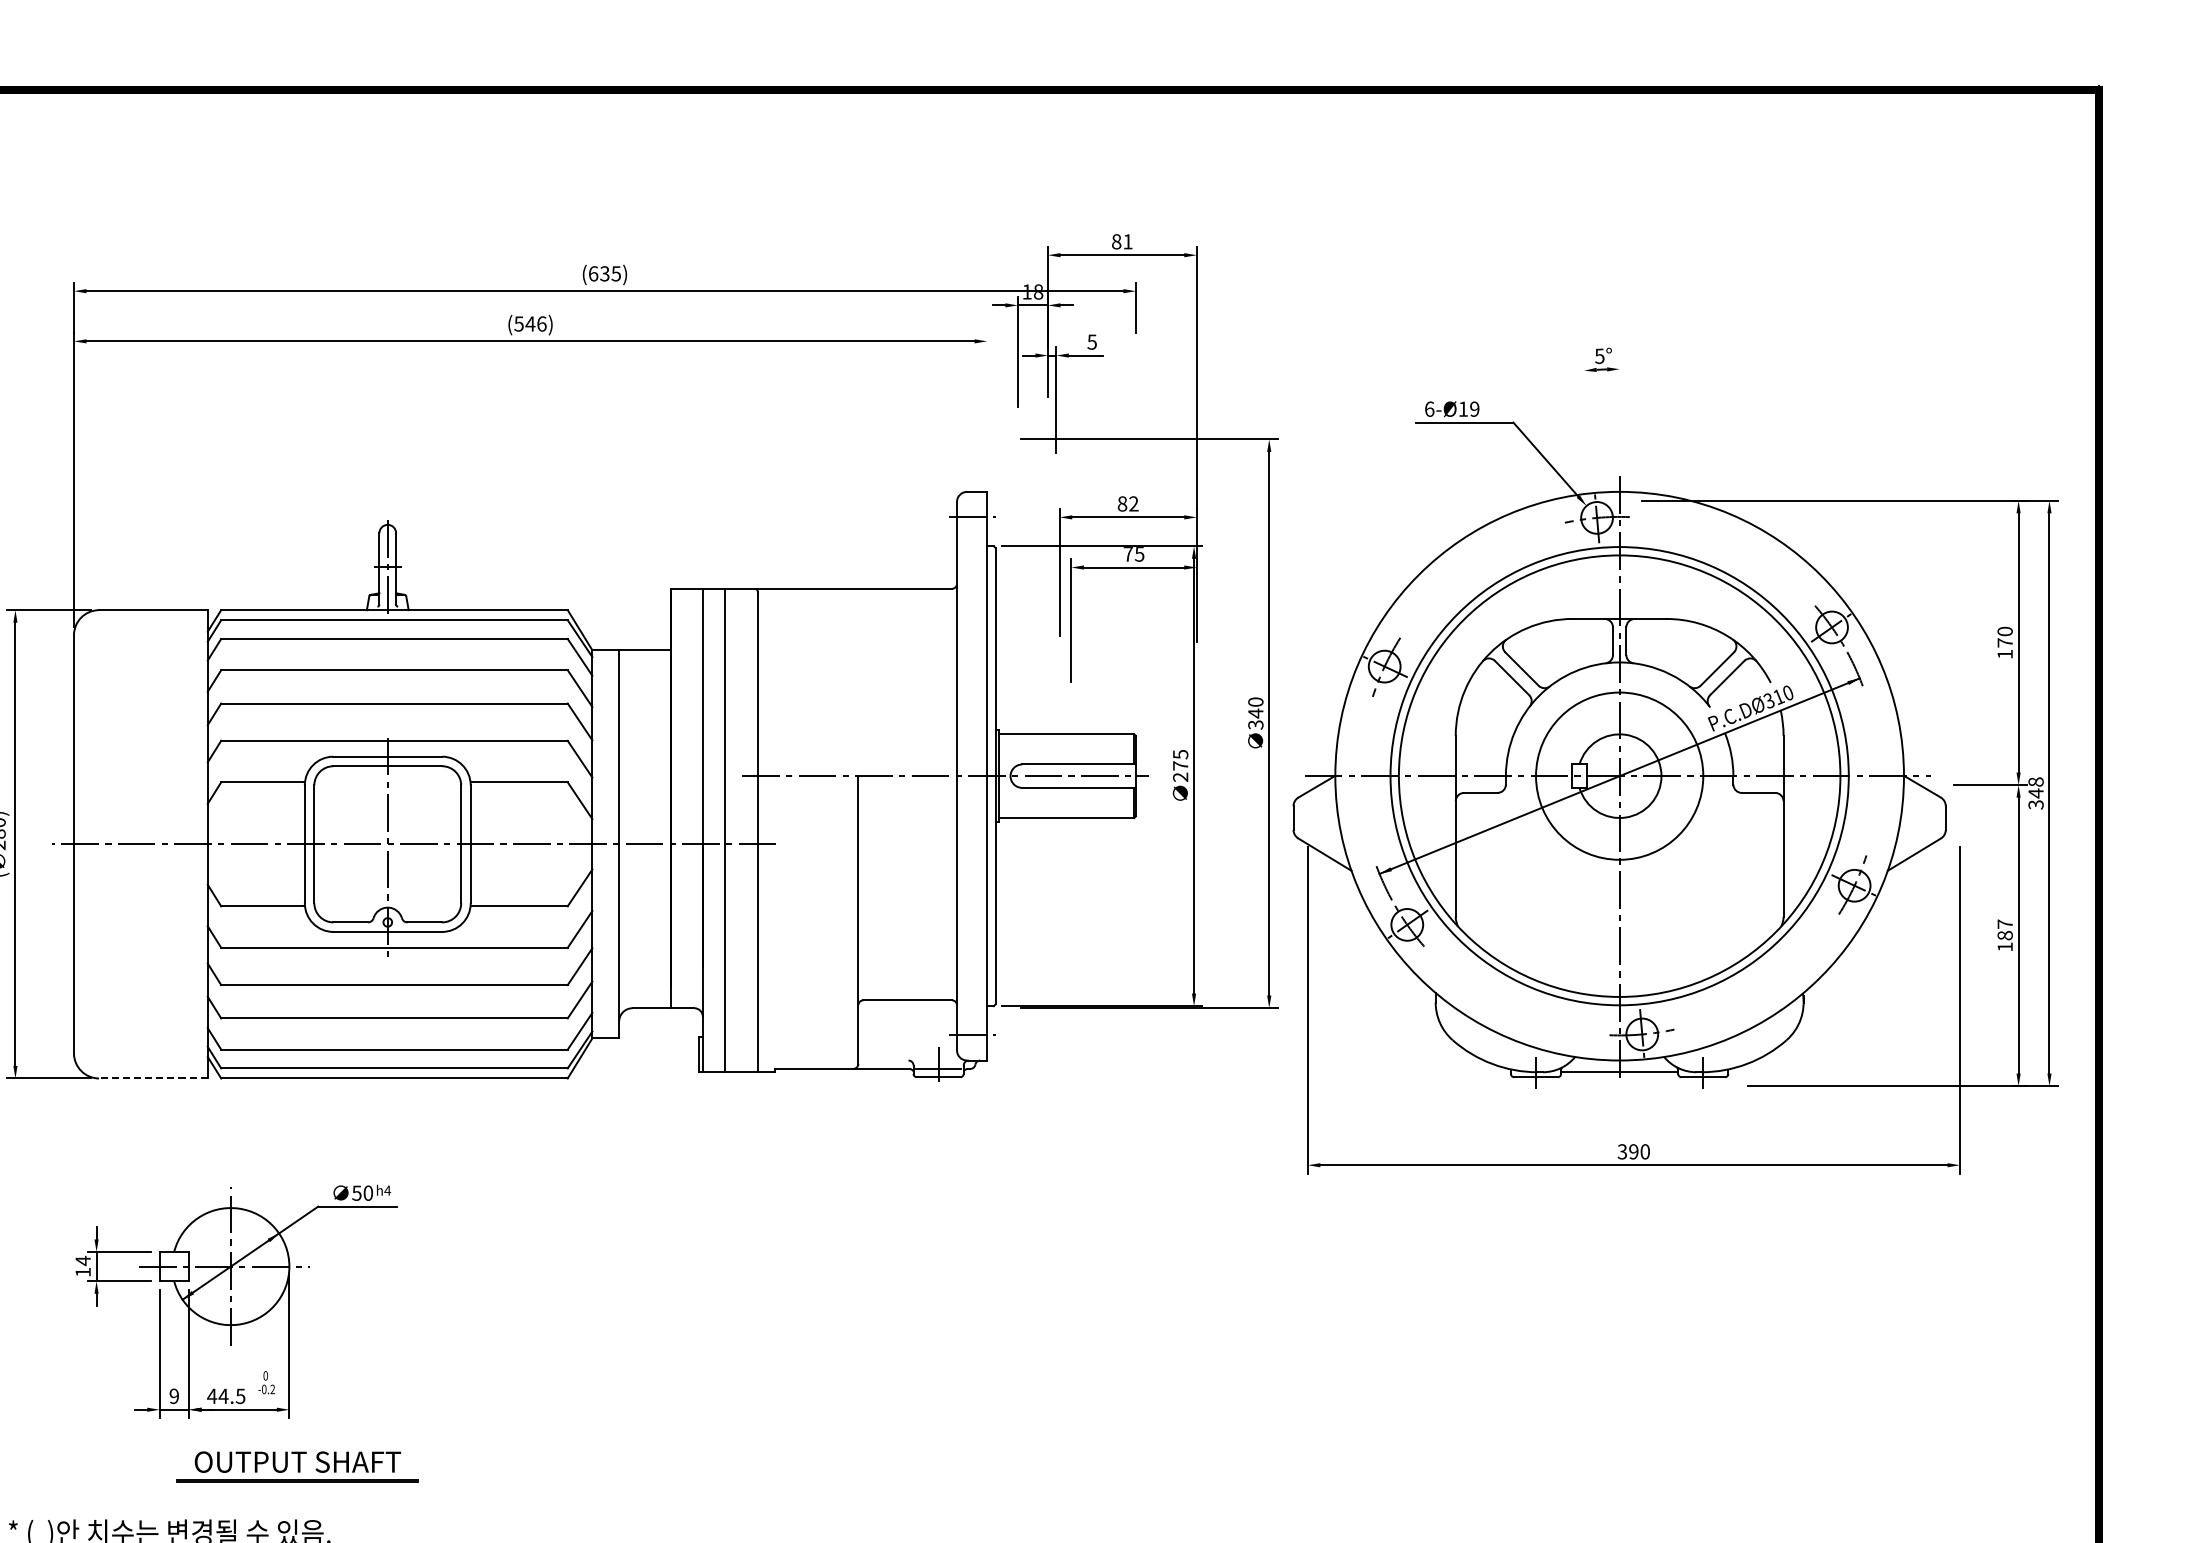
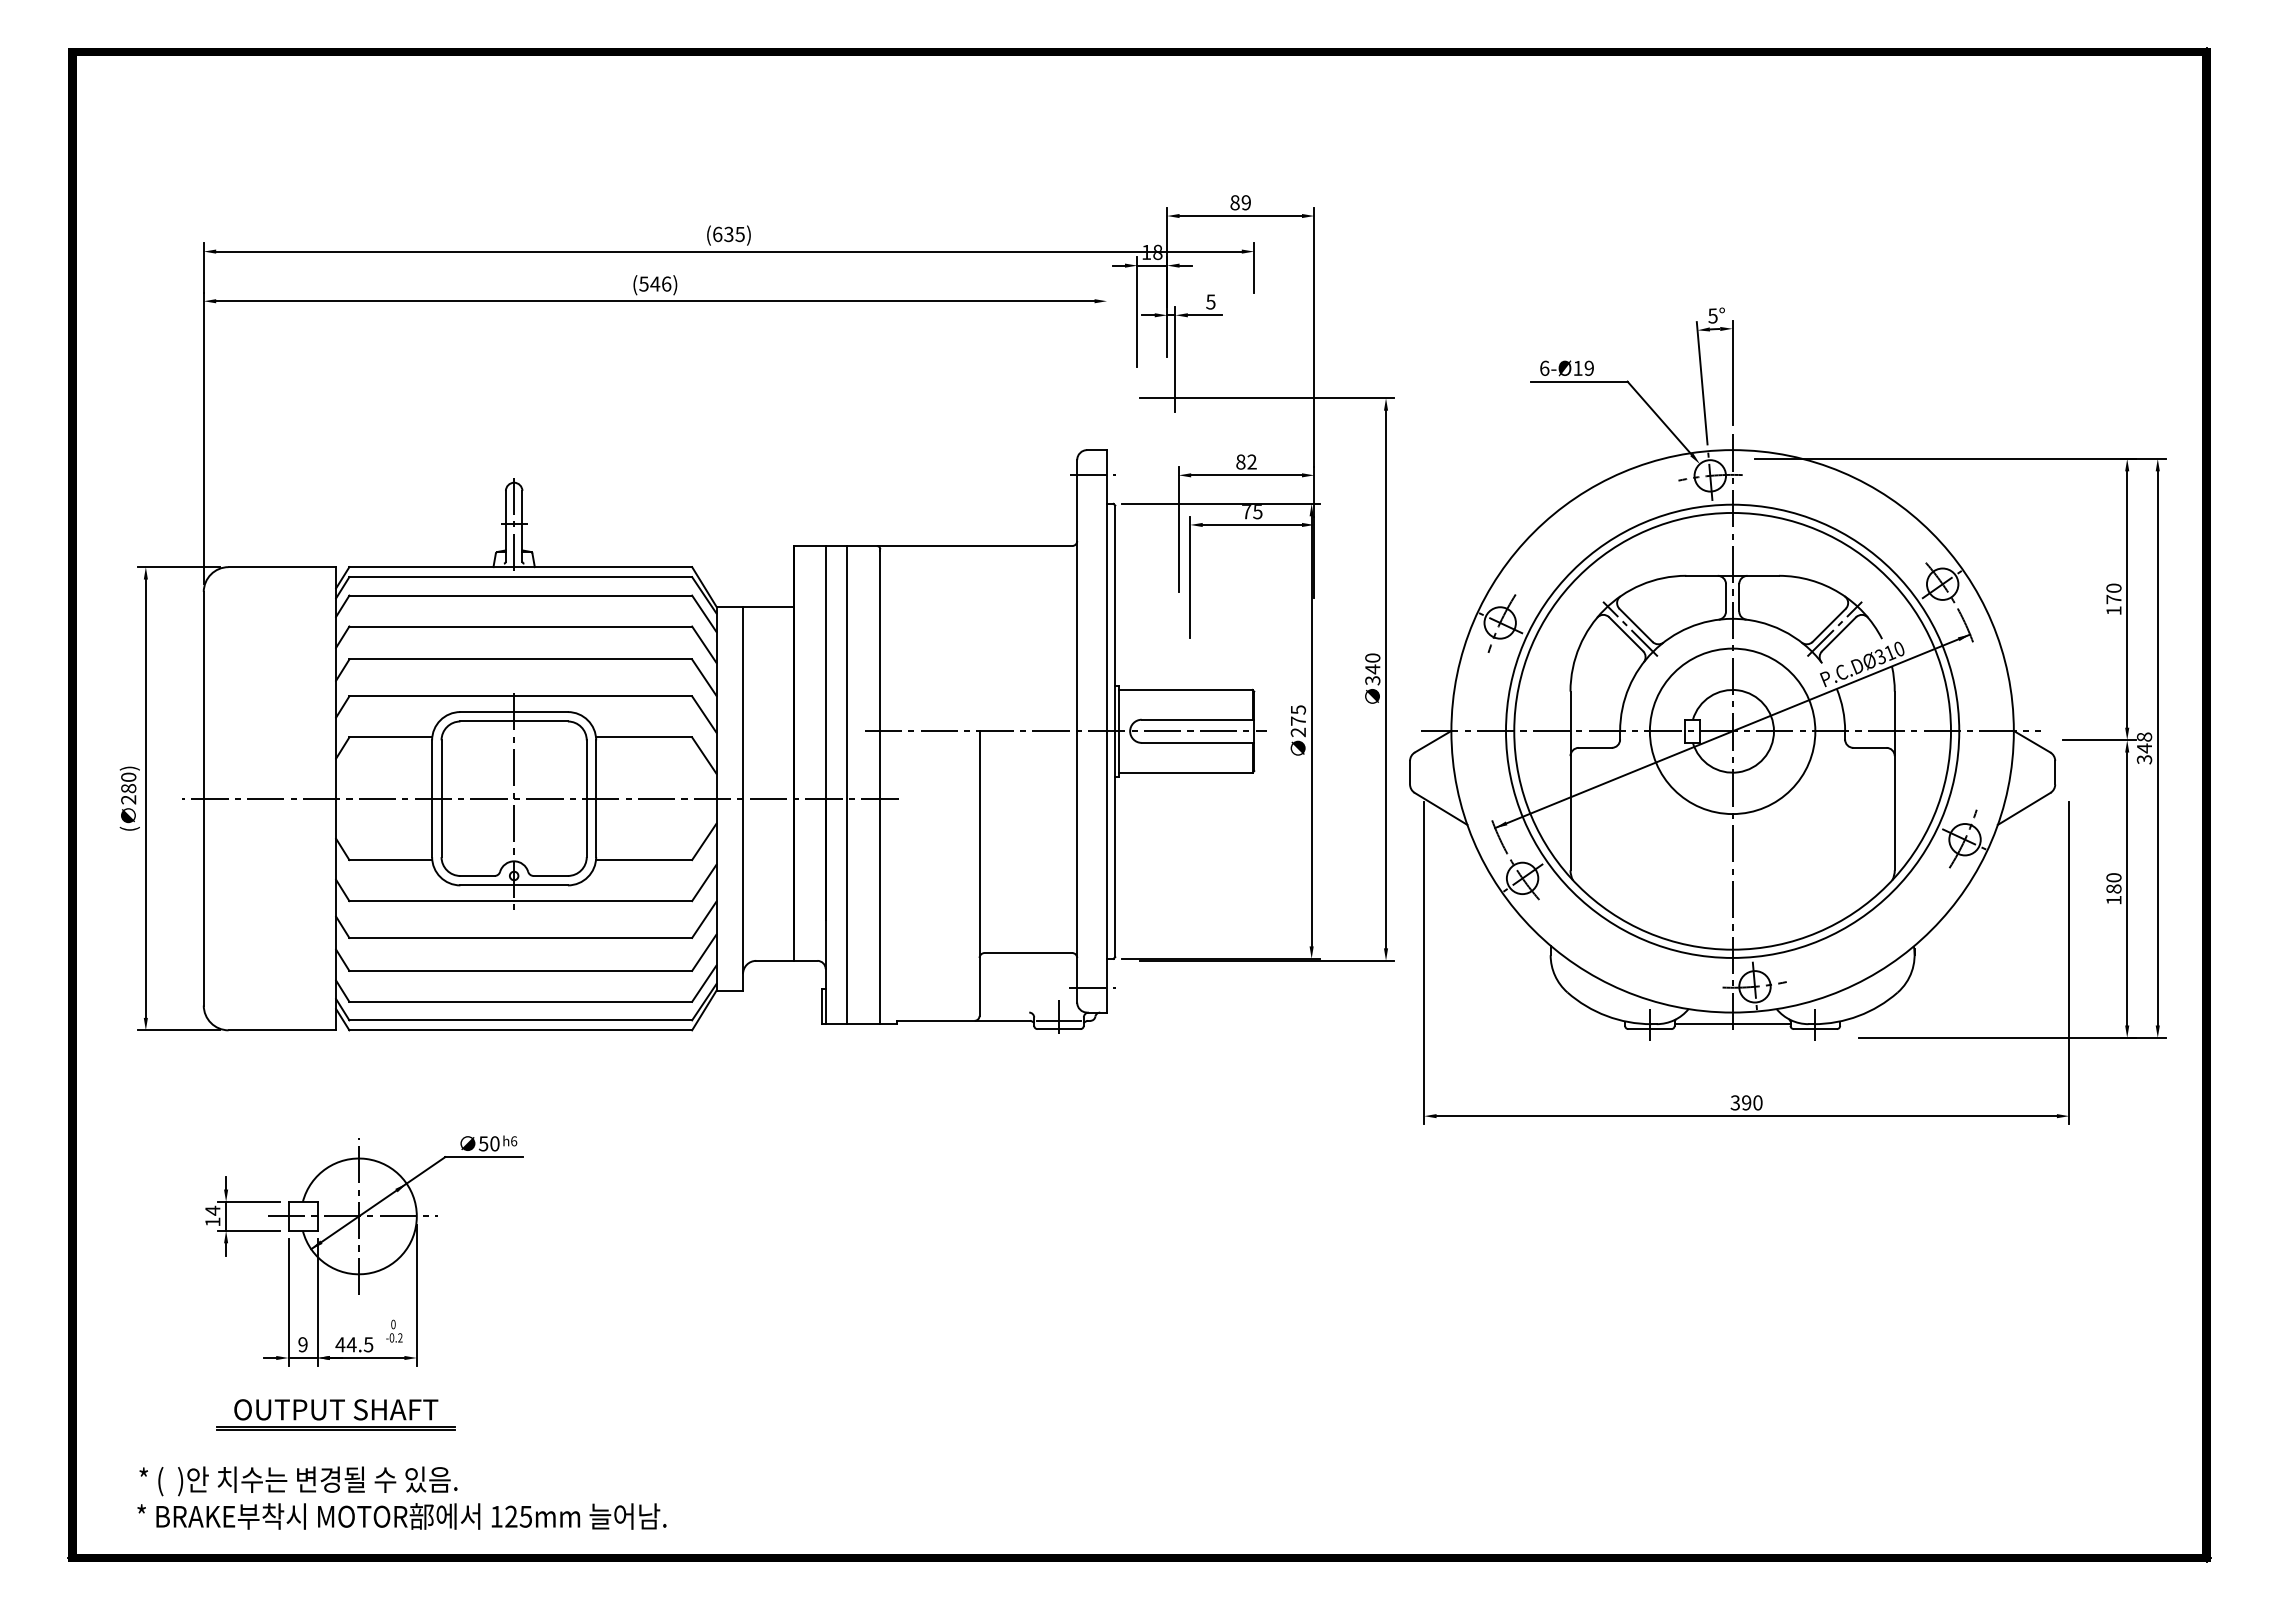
text: (1127, 241) -> (1245, 202), 81 -> 89
line: (1619, 413) -> (1732, 372), added
line: (1588, 424) -> (1701, 383), added
line: (1516, 672) -> (1630, 628), added
line: (1722, 672) -> (1834, 628), added
text: (2004, 923) -> (2113, 877), 187 -> 180
line: (153, 1078) -> (282, 1030), dashed -> solid
text: (387, 1190) -> (513, 1141), h4 -> h6
part: (297, 1466) -> (335, 1414), moved

